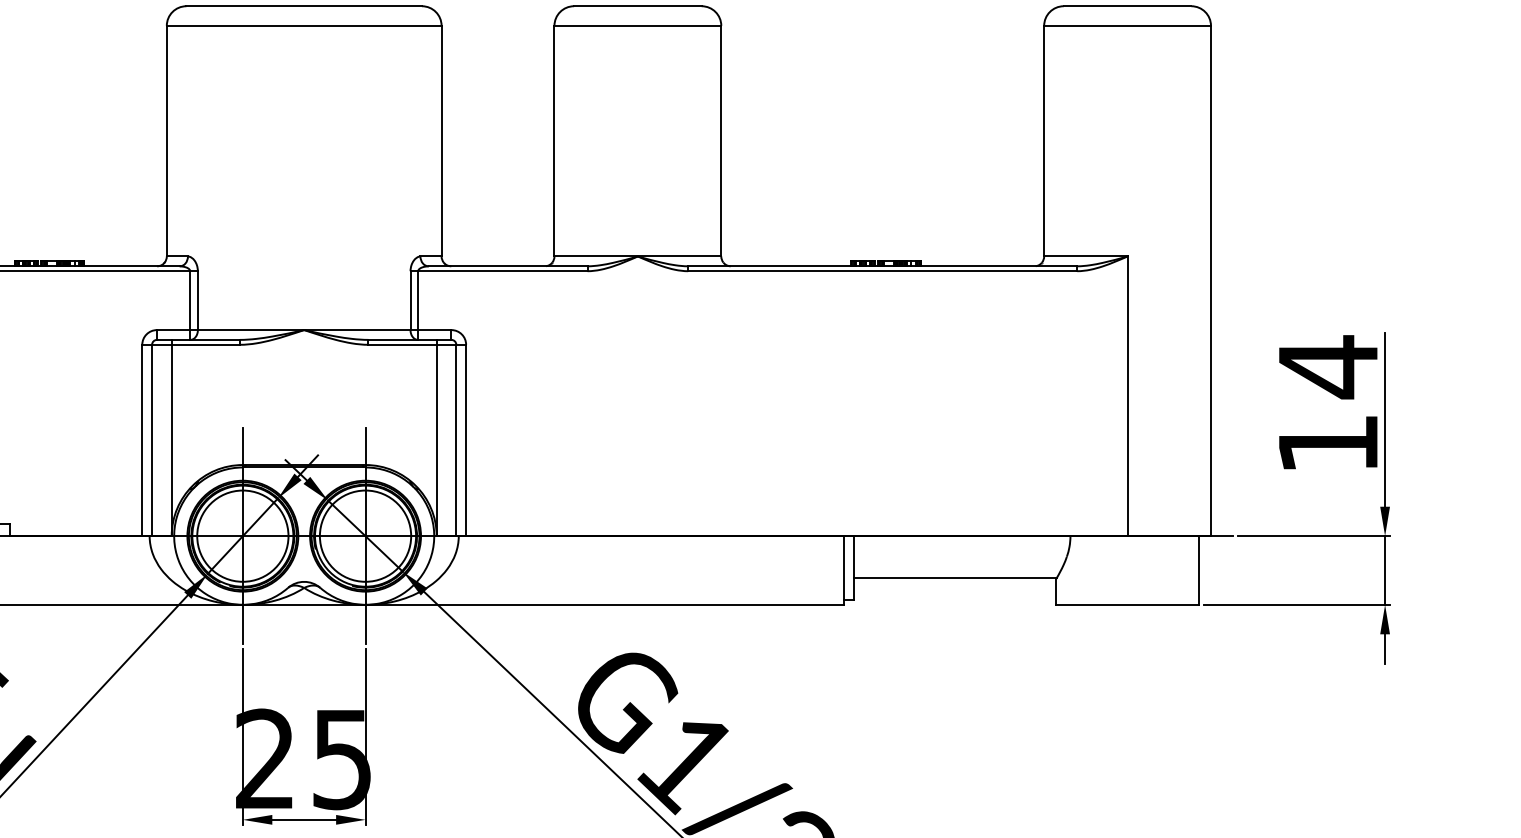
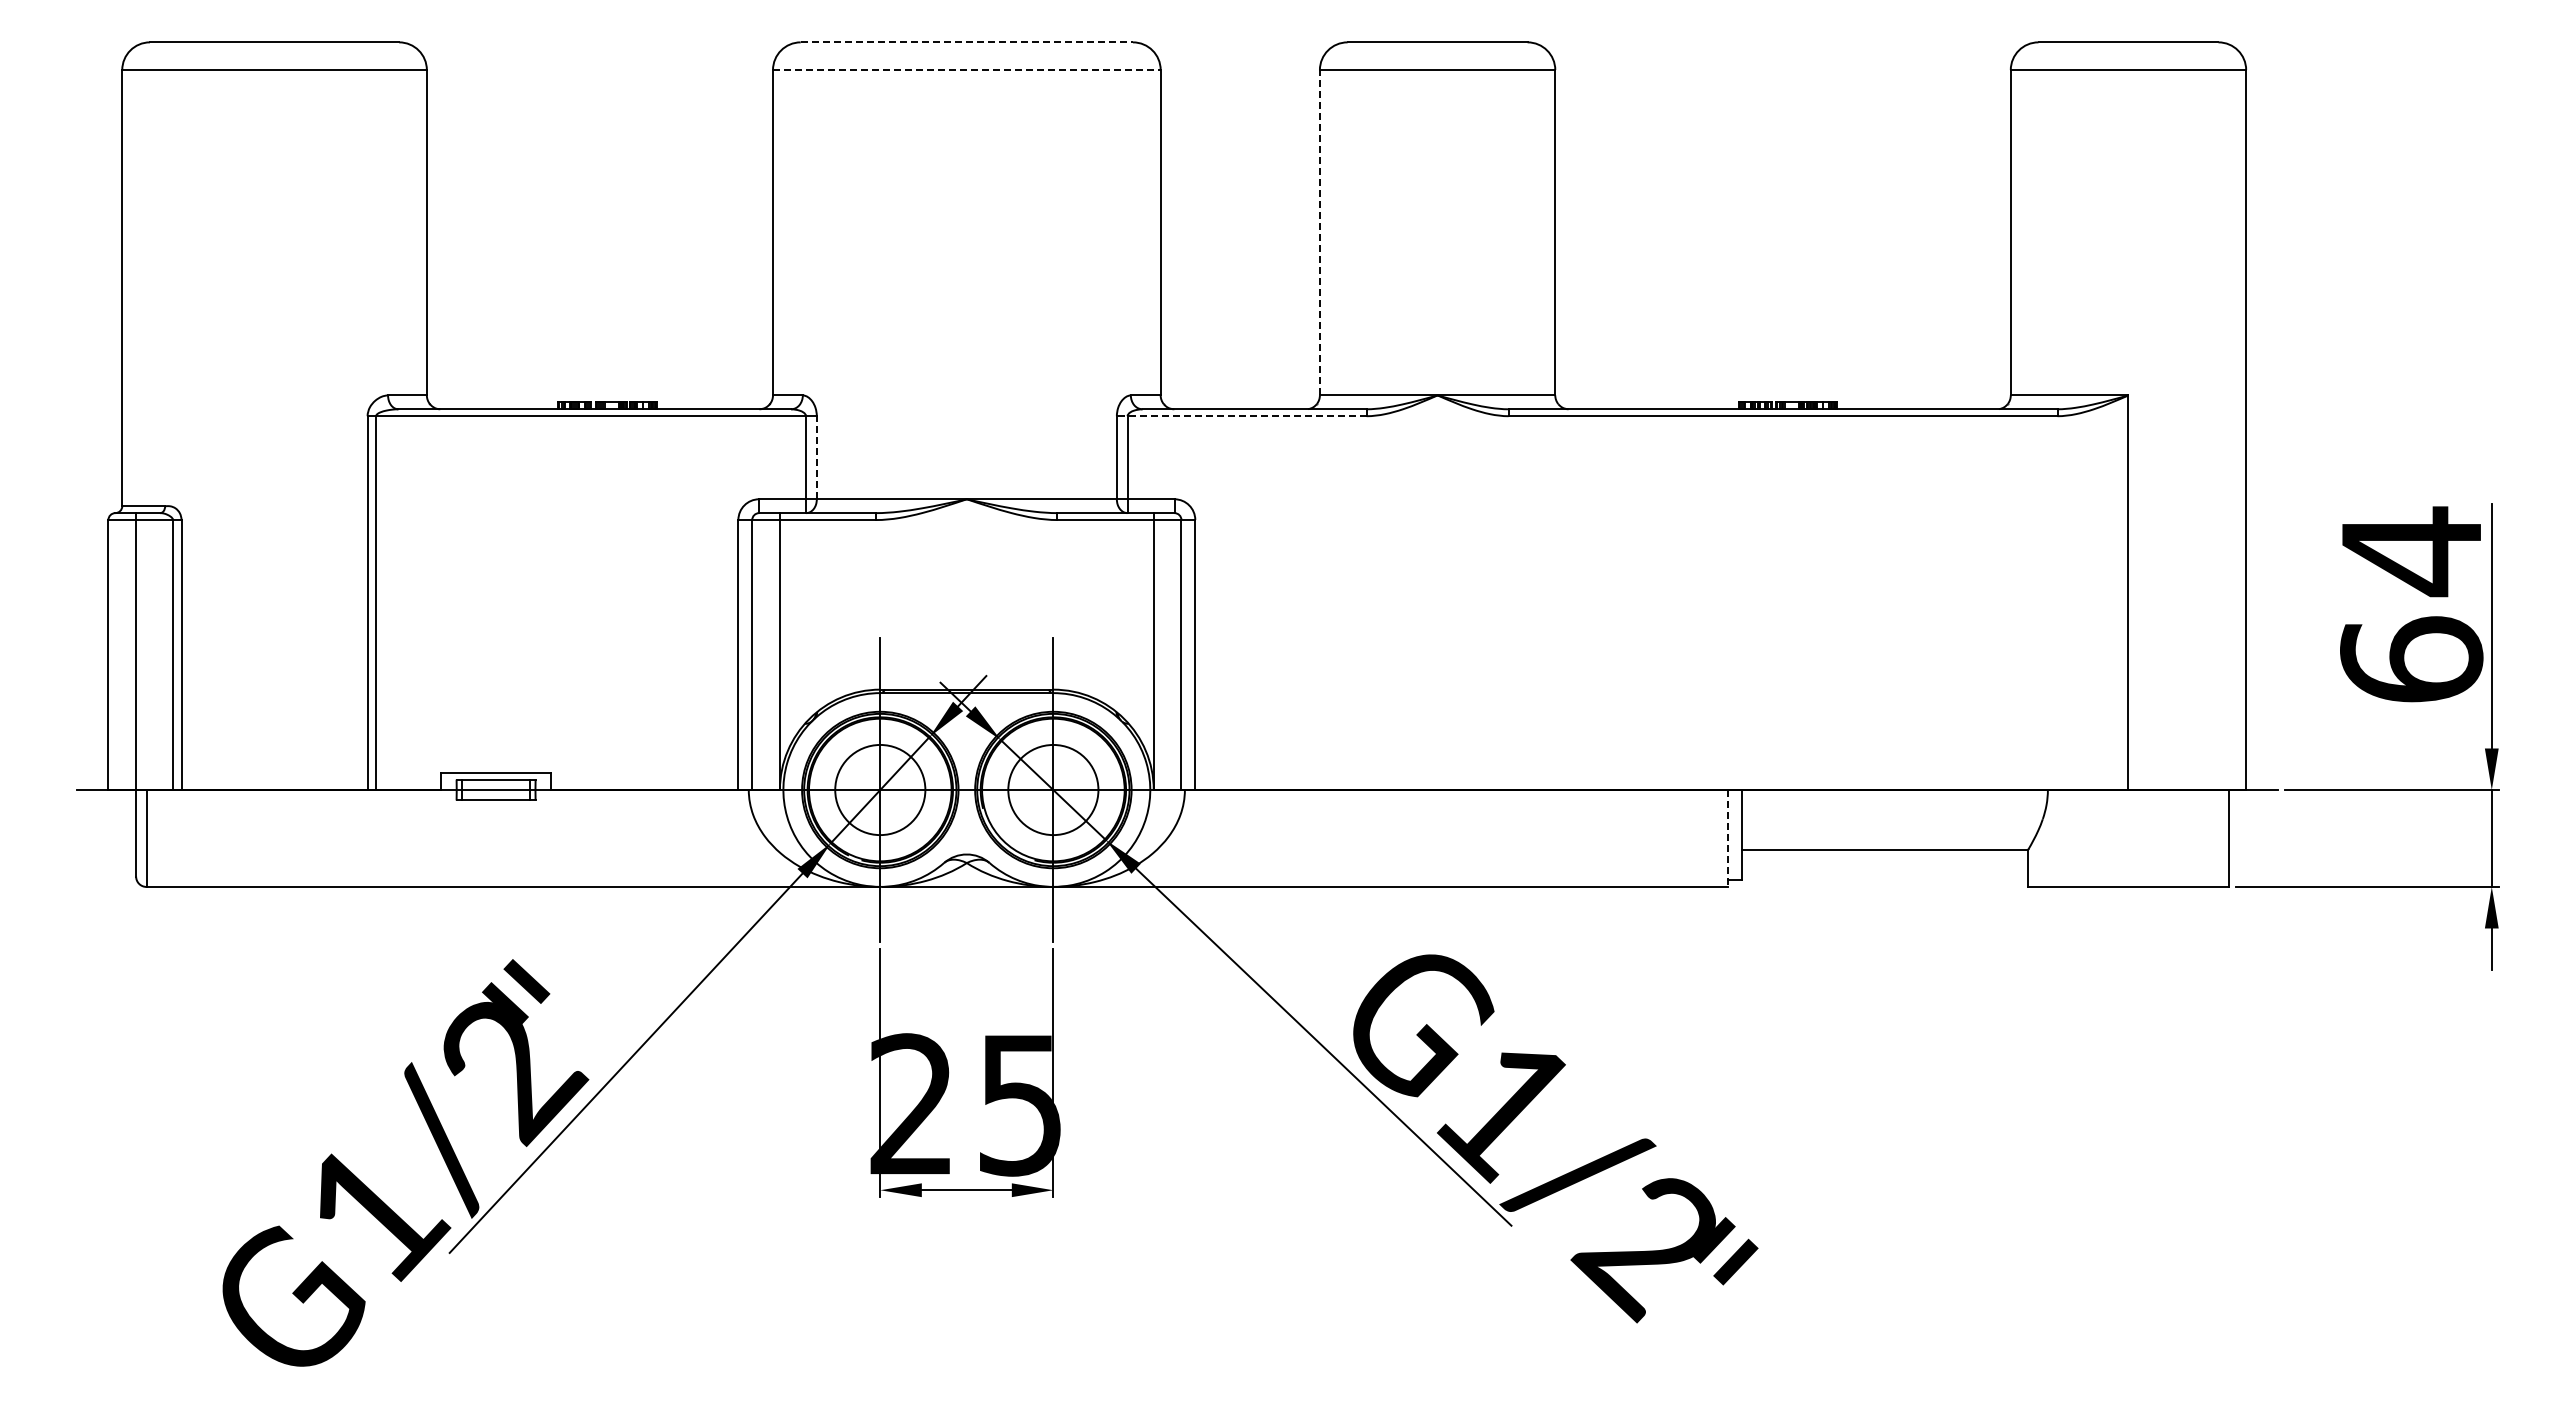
line: (304, 6) -> (967, 42), solid -> dashed
line: (303, 26) -> (966, 70), solid -> dashed
line: (554, 141) -> (1319, 232), solid -> dashed
line: (498, 271) -> (1241, 416), solid -> dashed
line: (197, 300) -> (816, 457), solid -> dashed
text: (1328, 443) -> (2411, 659), 14 -> 64
circle: (242, 535) -> (879, 789), size x0.7
circle: (365, 535) -> (1053, 789), size x0.7
line: (844, 570) -> (1728, 838), solid -> dashed

